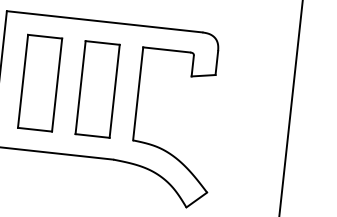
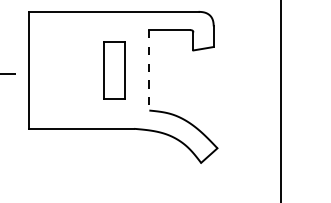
part: (40, 83) -> (64, 70), removed
part: (97, 89) -> (114, 70), size x0.7
line: (138, 94) -> (149, 70), solid -> dashed

